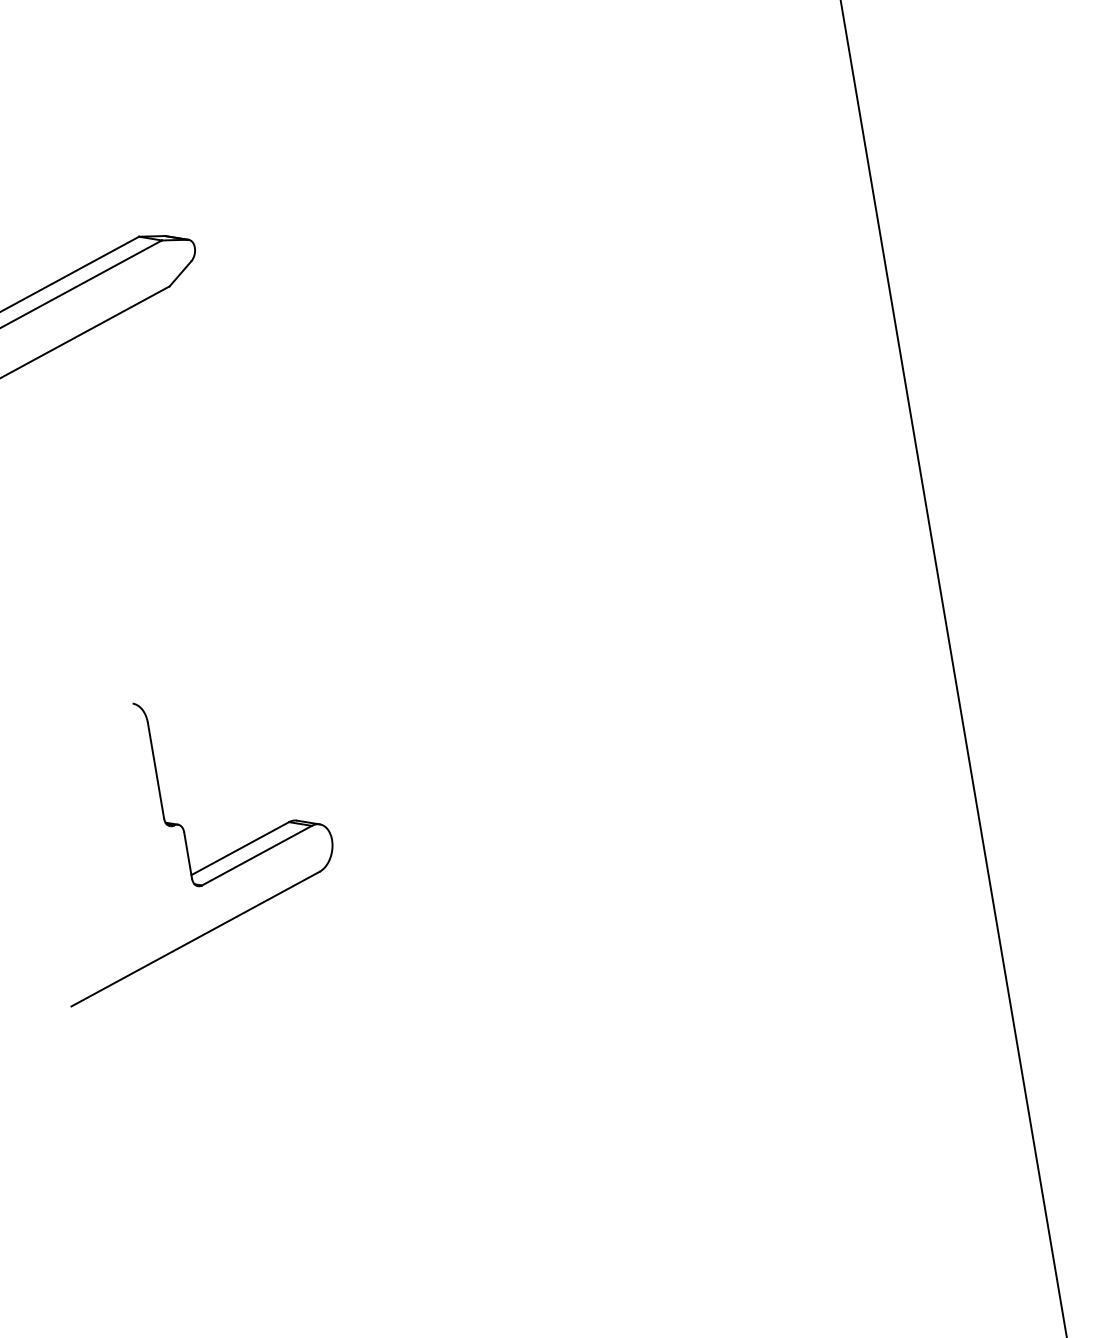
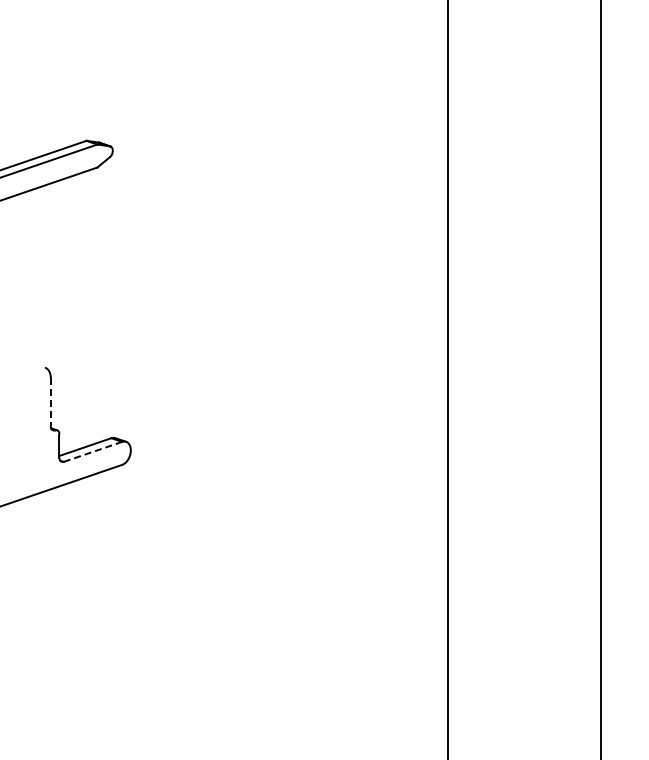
line: (155, 771) -> (50, 402), solid -> dashed
line: (257, 854) -> (93, 451), solid -> dashed

